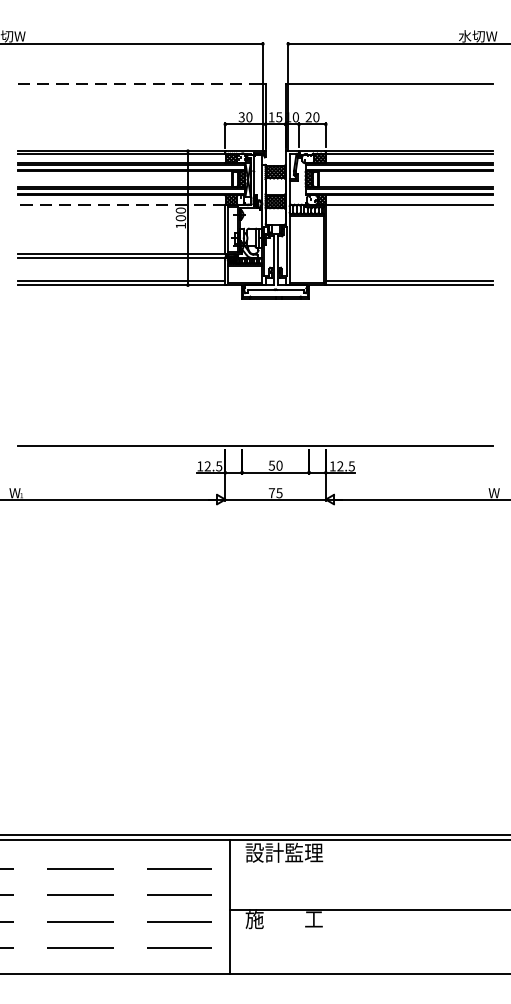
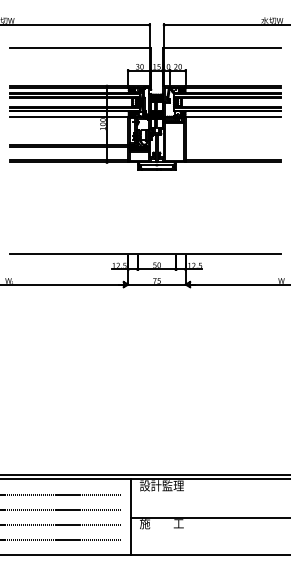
line: (139, 83) -> (79, 47), dashed -> solid
line: (120, 204) -> (68, 116), dashed -> solid

